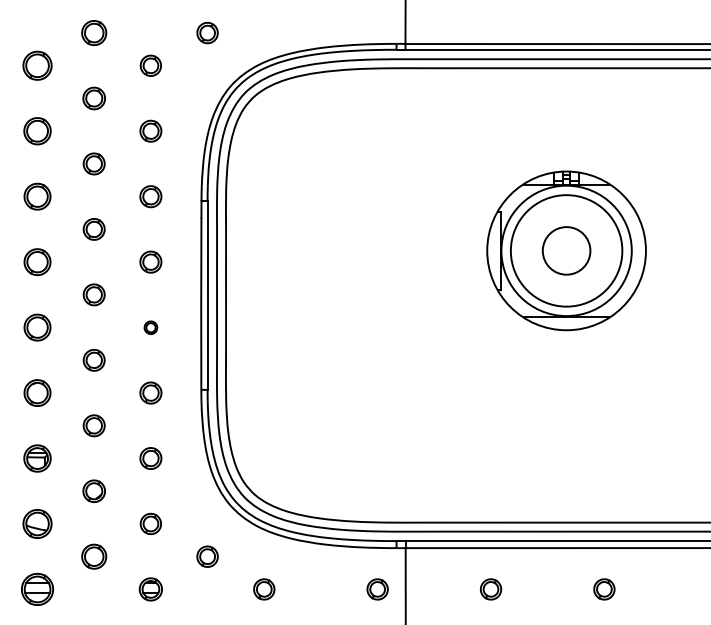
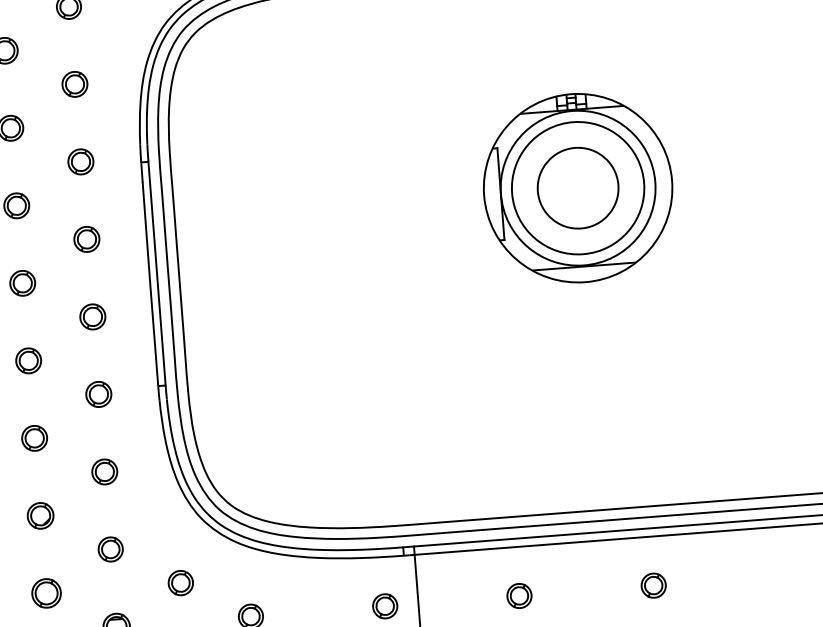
circle: (566, 250) -> (577, 187), size x1.43
part: (150, 327) -> (92, 316), size x1.67

